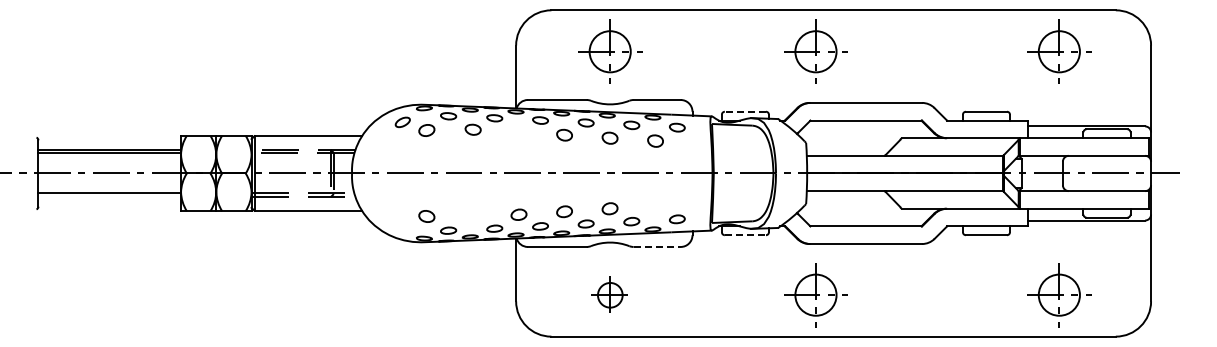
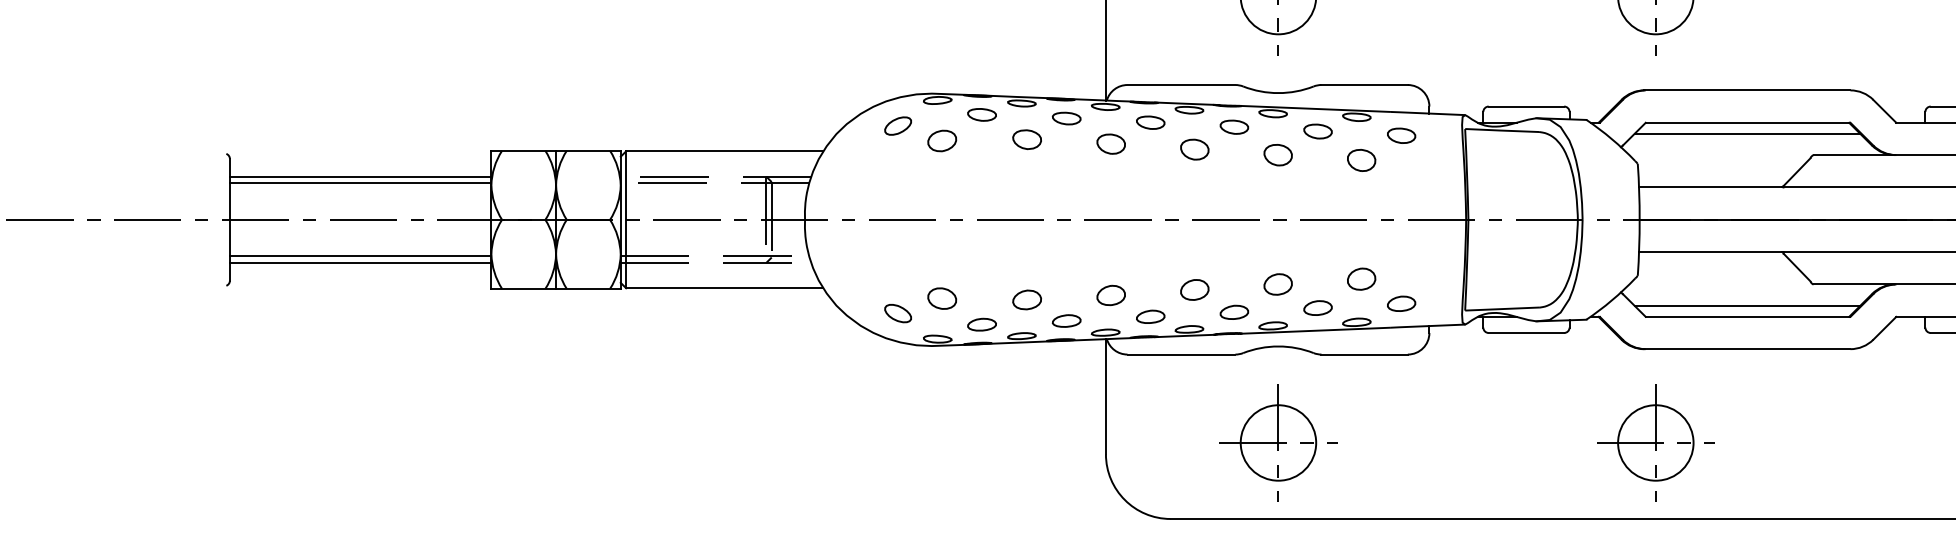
line: (745, 111) -> (1526, 106), dashed -> solid
line: (865, 126) -> (1746, 133), added
part: (518, 132) -> (1110, 144), added
line: (109, 197) -> (360, 263), added
part: (655, 205) -> (1361, 278), added
part: (472, 217) -> (1025, 300), added
line: (865, 220) -> (1746, 306), added
part: (402, 224) -> (897, 313), added
line: (745, 235) -> (1526, 333), dashed -> solid
line: (657, 246) -> (1365, 353), dashed -> solid
part: (610, 295) -> (1278, 443), size x1.67

